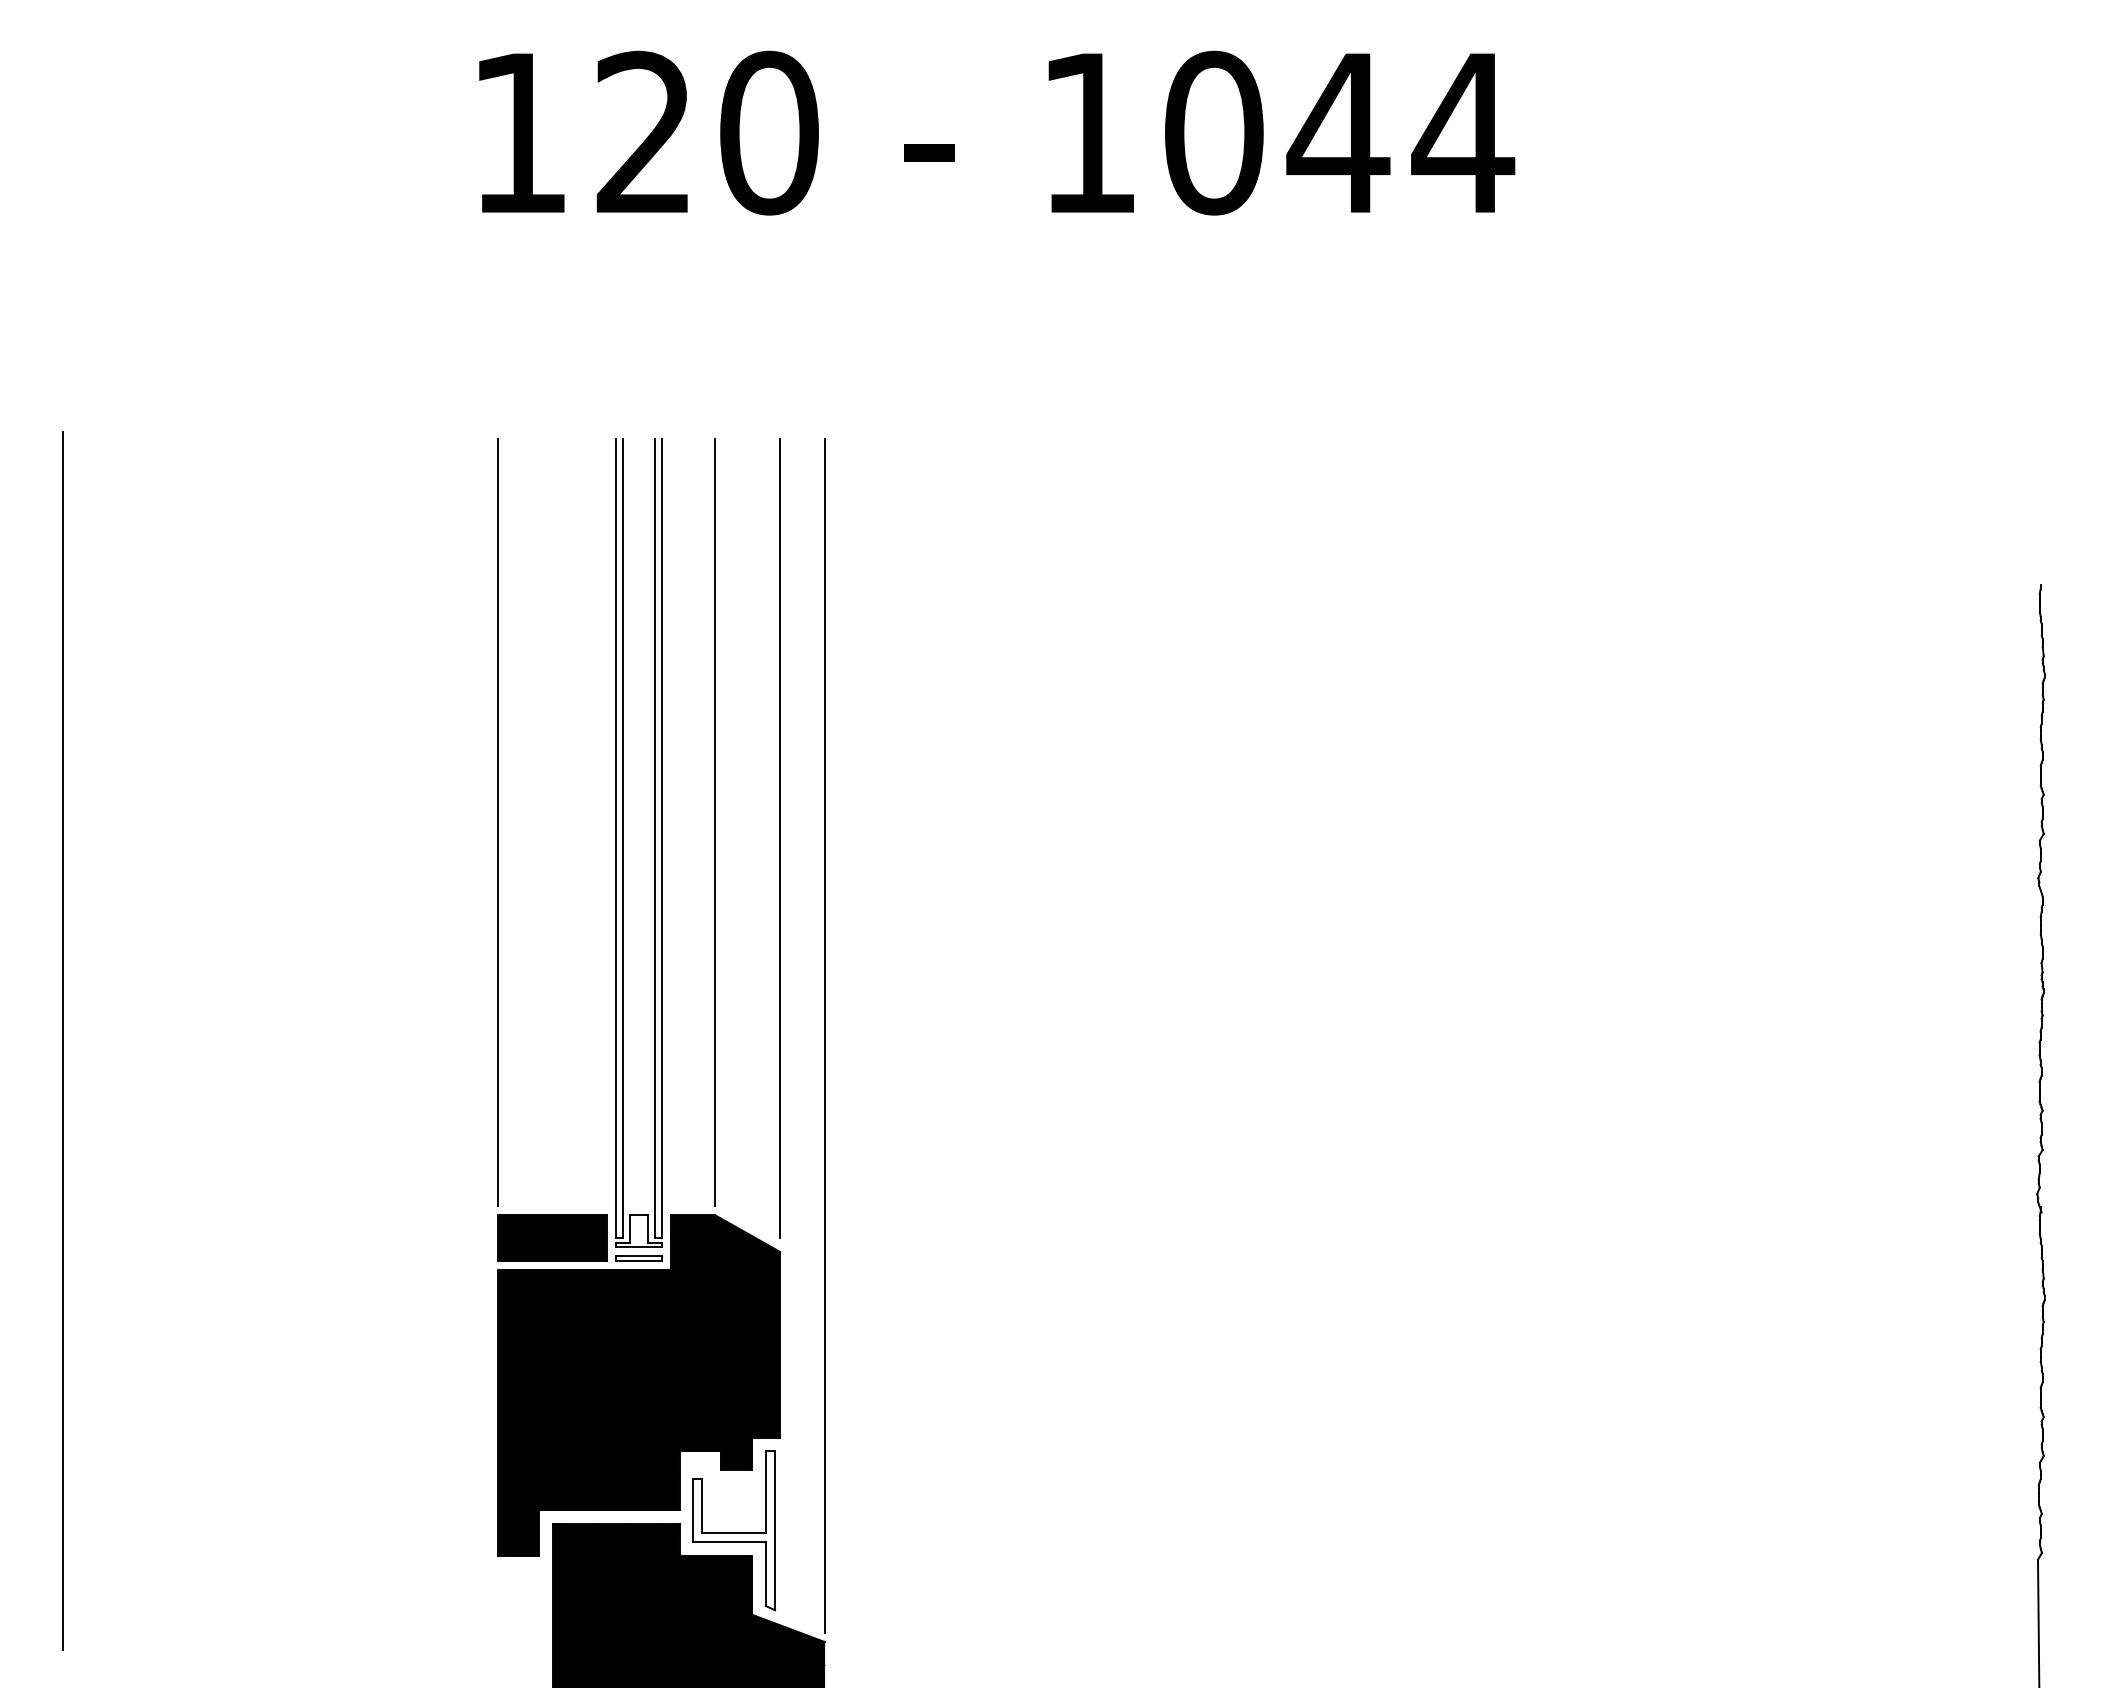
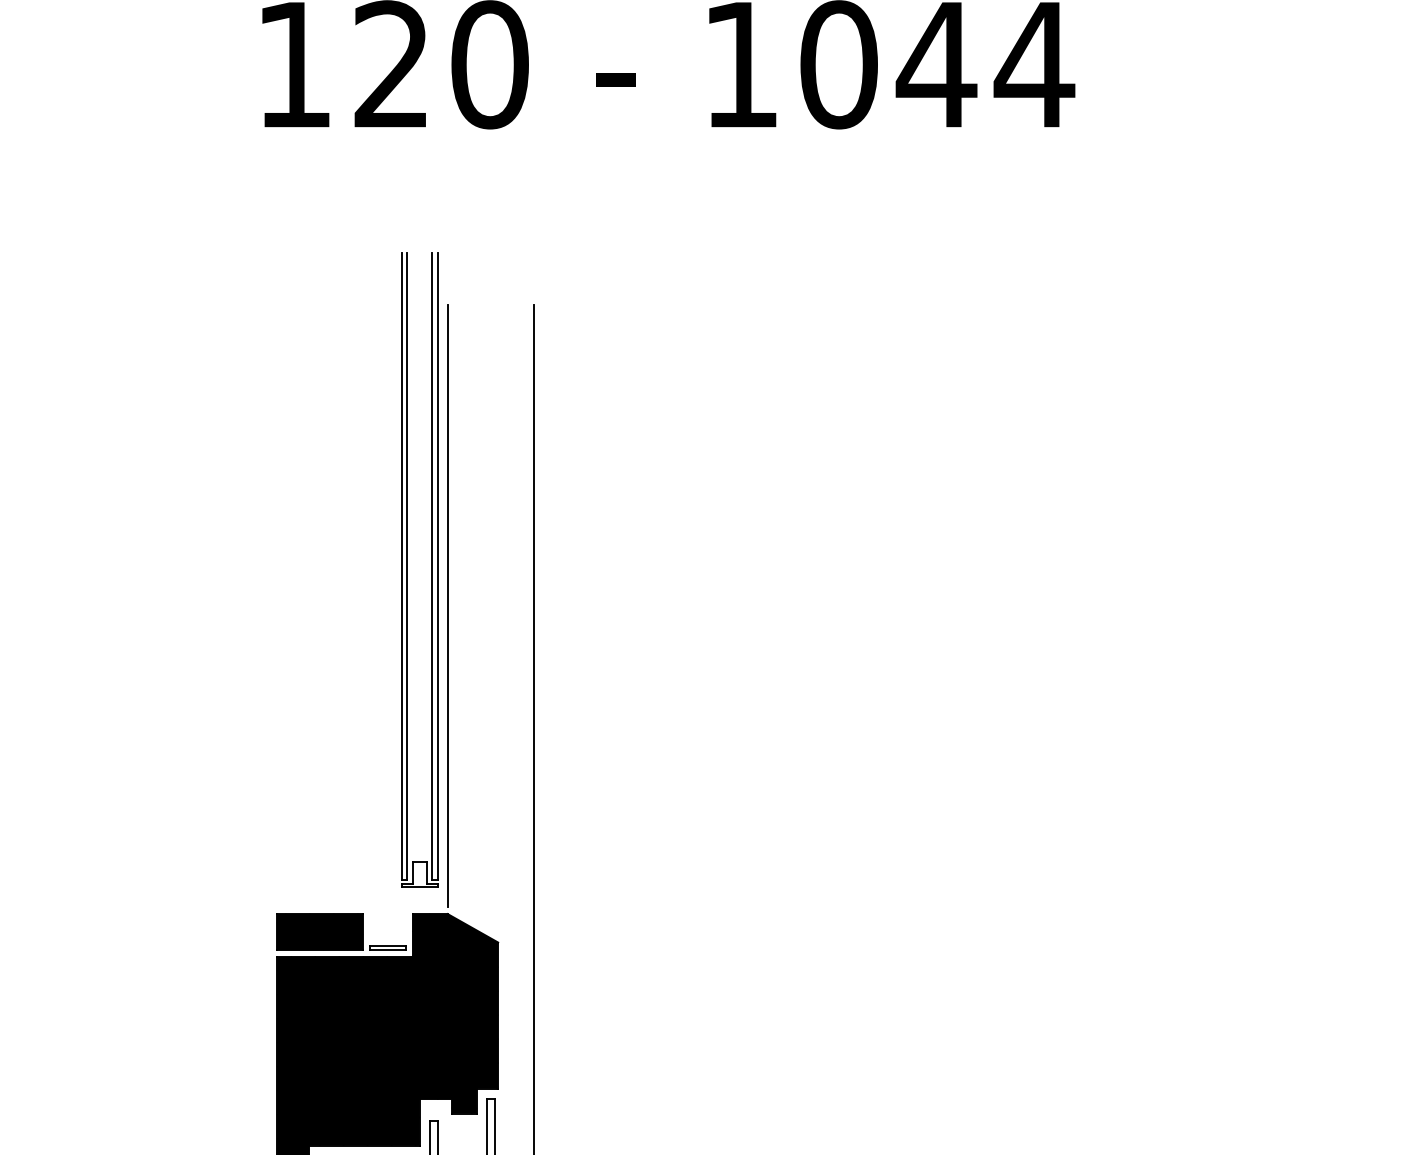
line: (498, 822) -> (277, 605), removed
line: (779, 838) -> (498, 618), removed
part: (623, 842) -> (407, 569), moved

